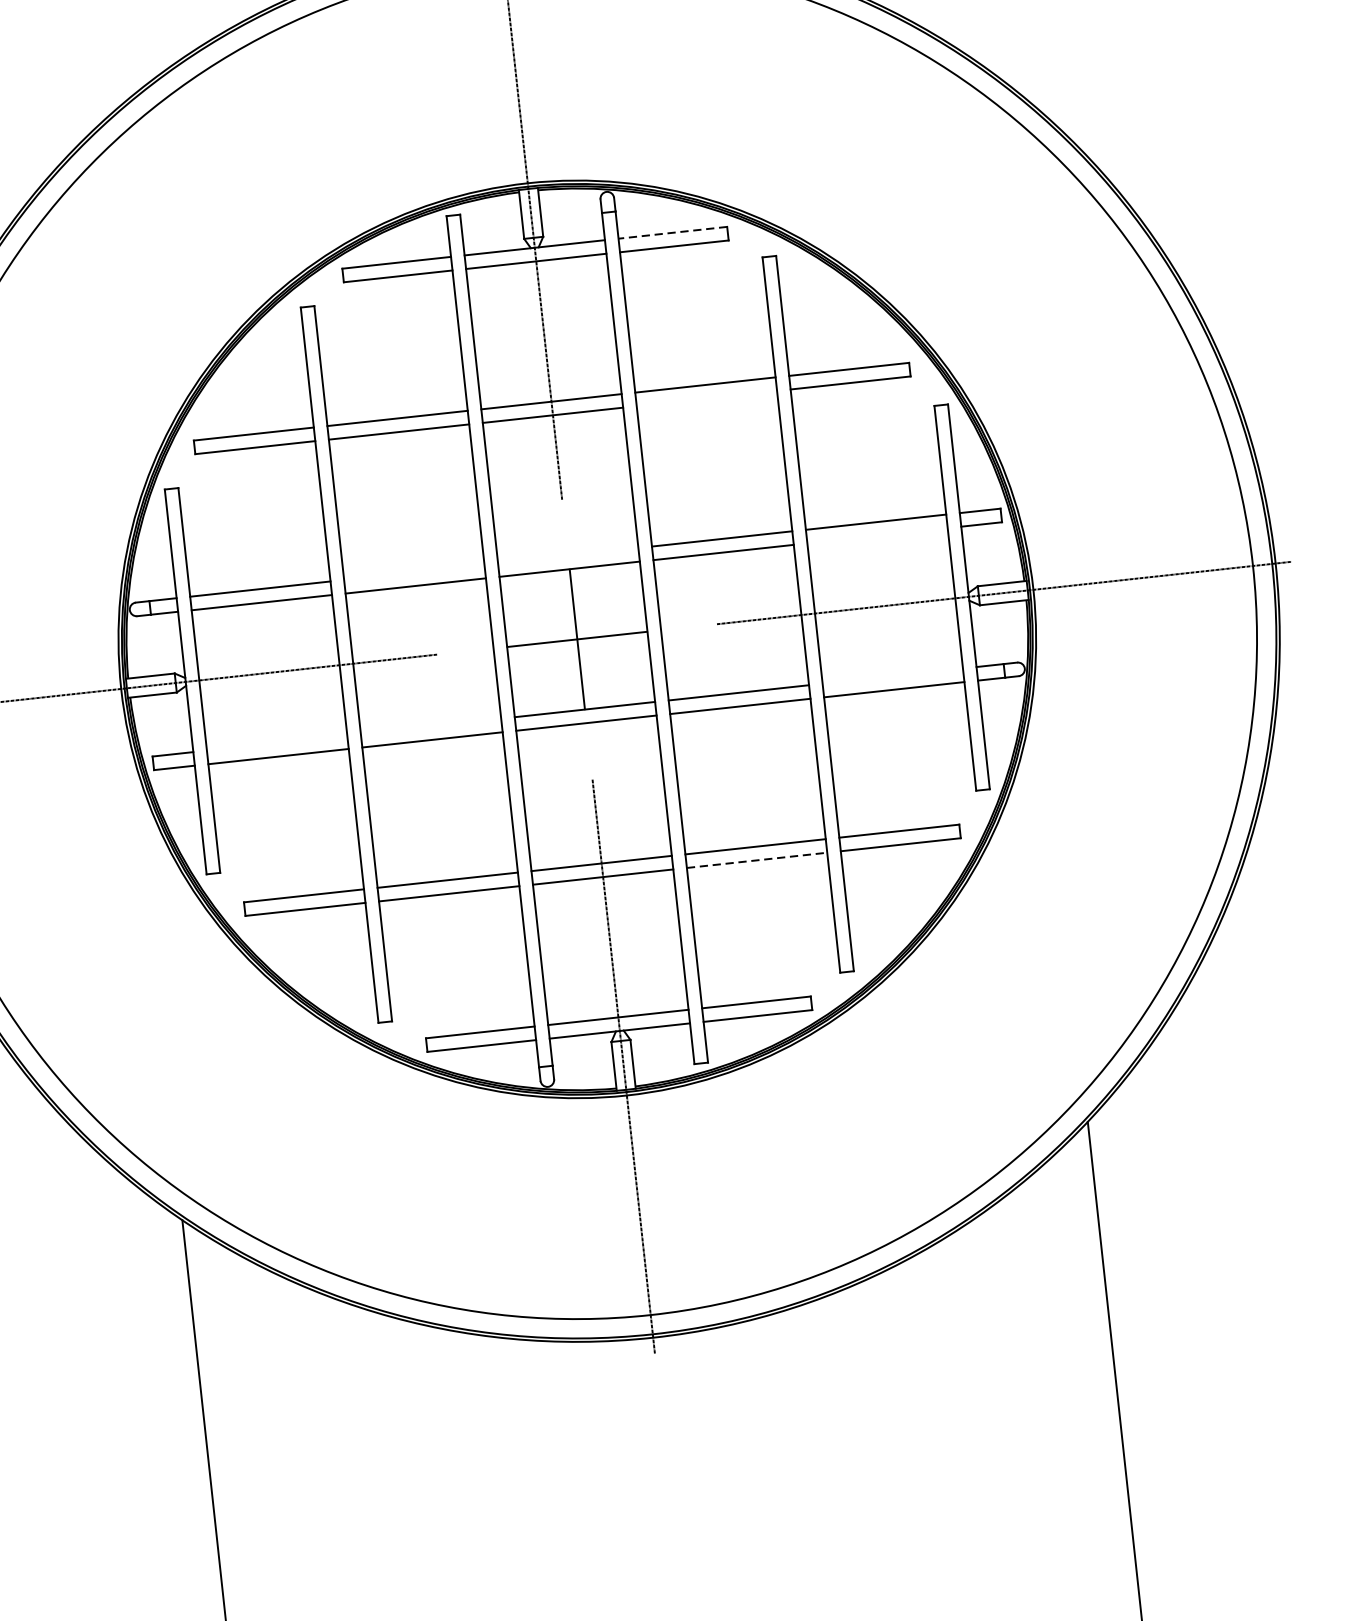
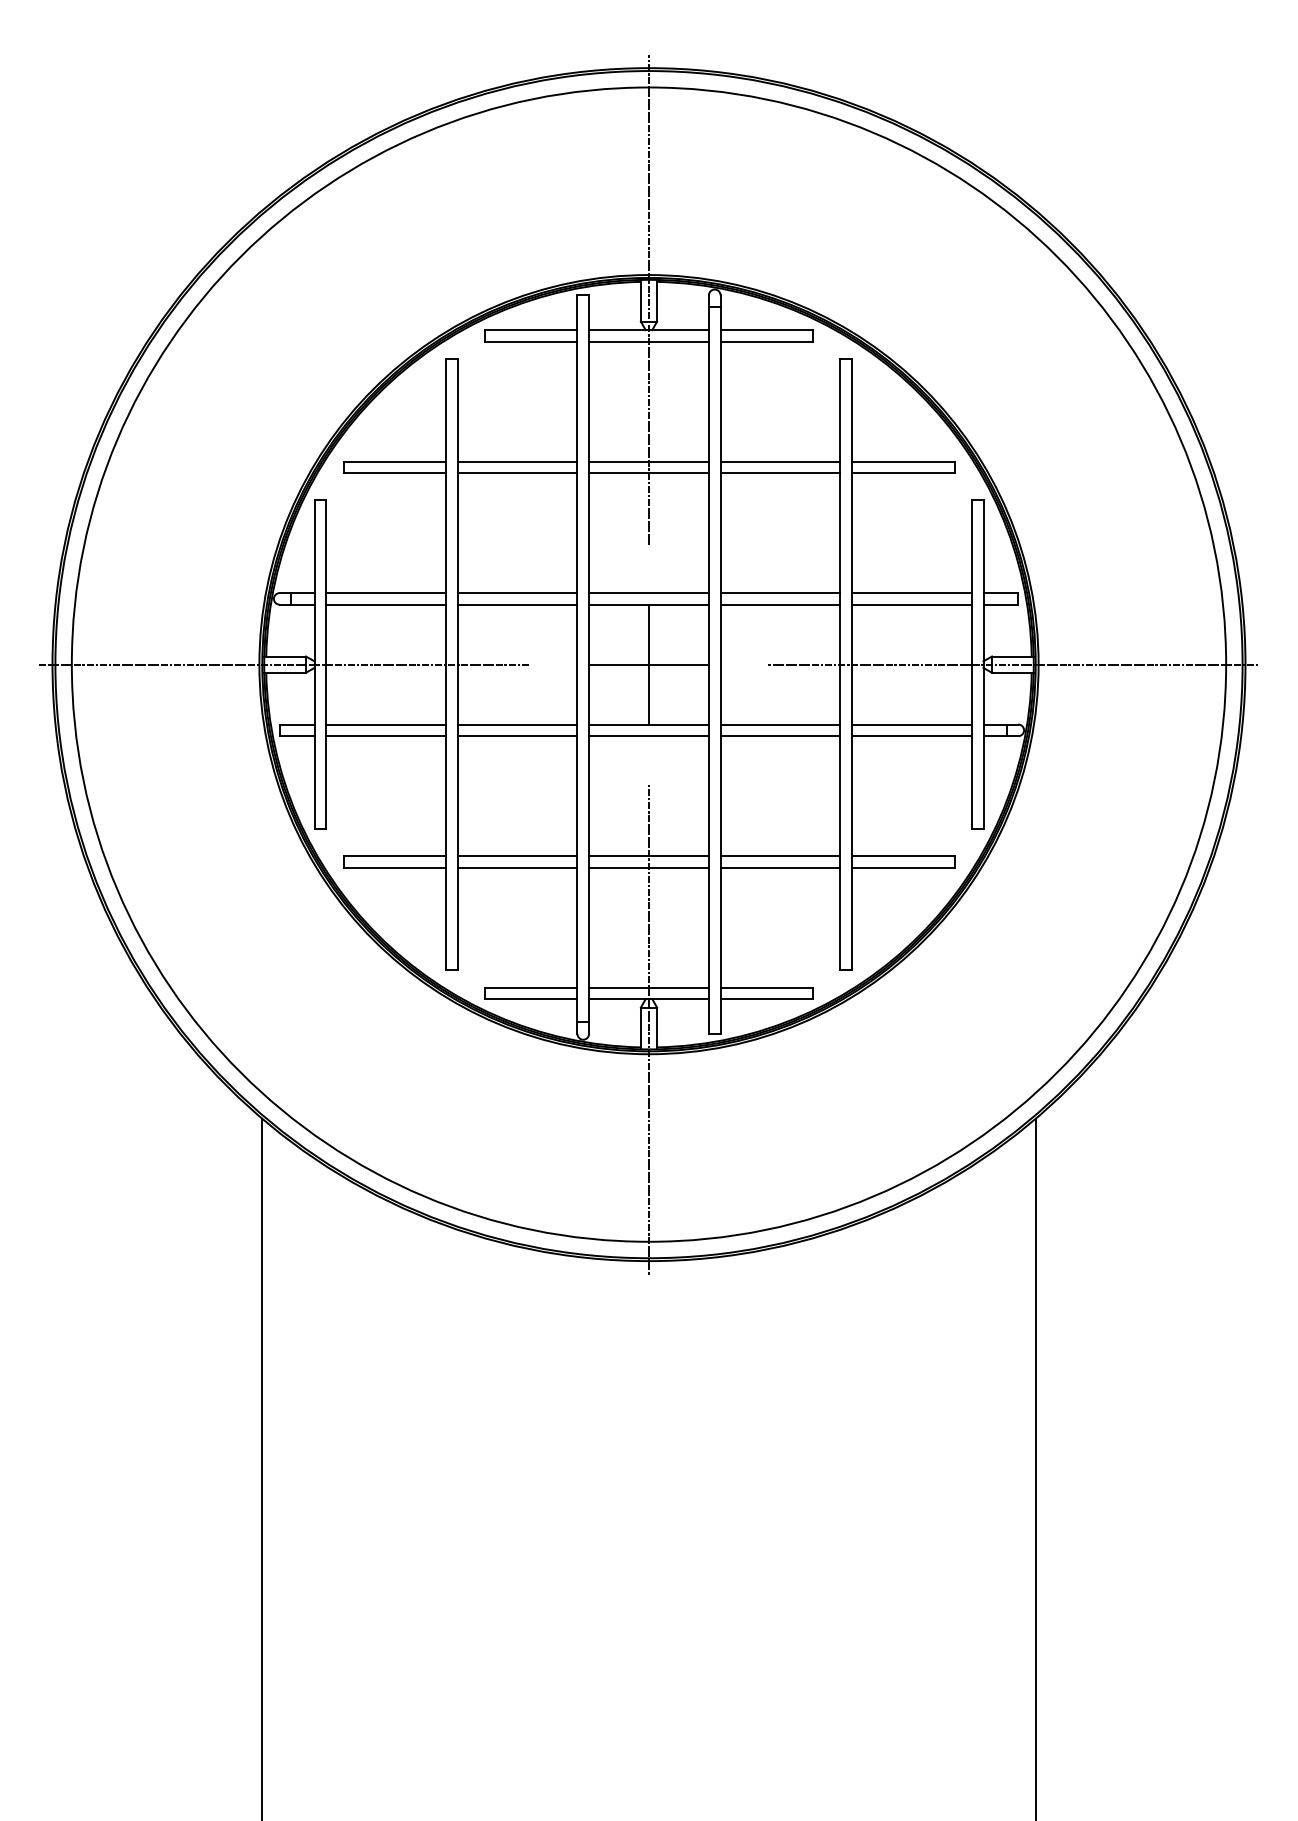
line: (672, 233) -> (766, 330), dashed -> solid
line: (706, 398) -> (780, 473), added
line: (876, 535) -> (911, 604), added
line: (567, 556) -> (648, 593), added
line: (414, 572) -> (517, 593), added
line: (892, 676) -> (911, 724), added
line: (430, 726) -> (517, 724), added
line: (276, 742) -> (385, 724), added
line: (757, 860) -> (780, 867), dashed -> solid

